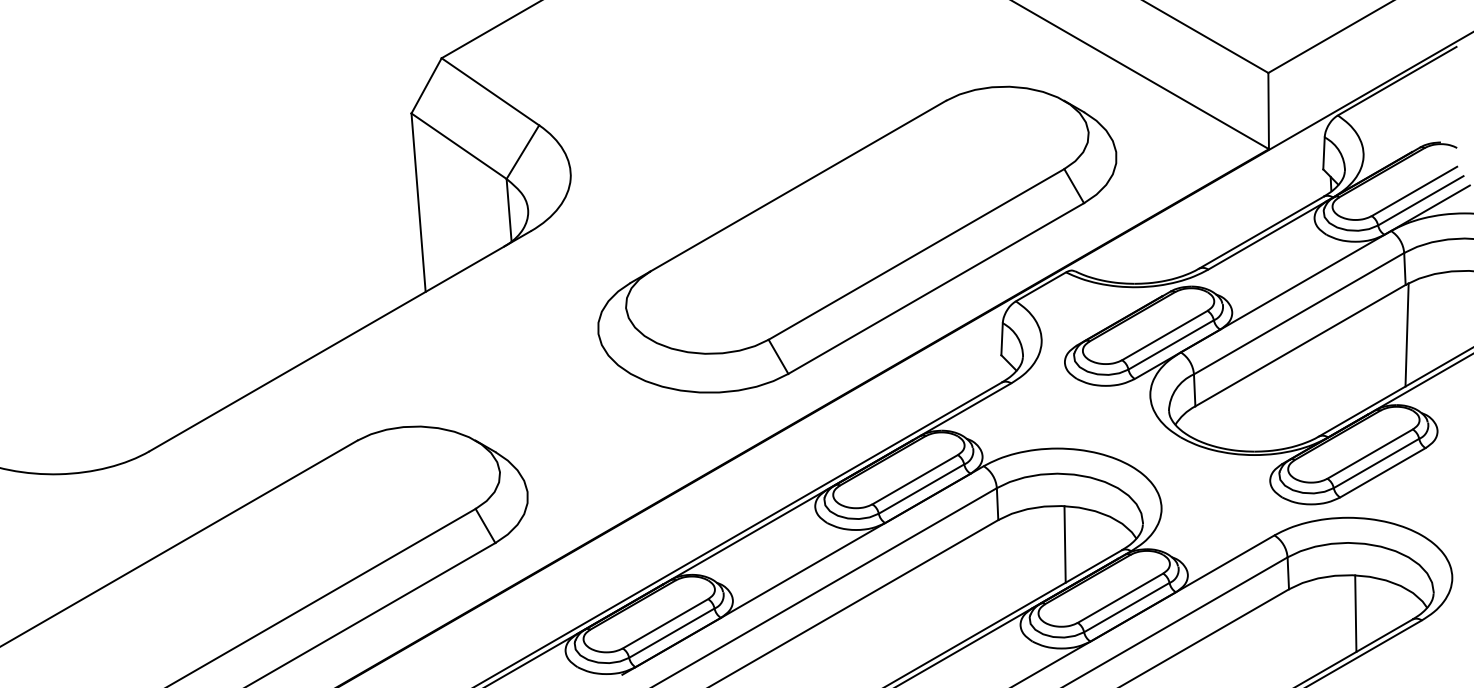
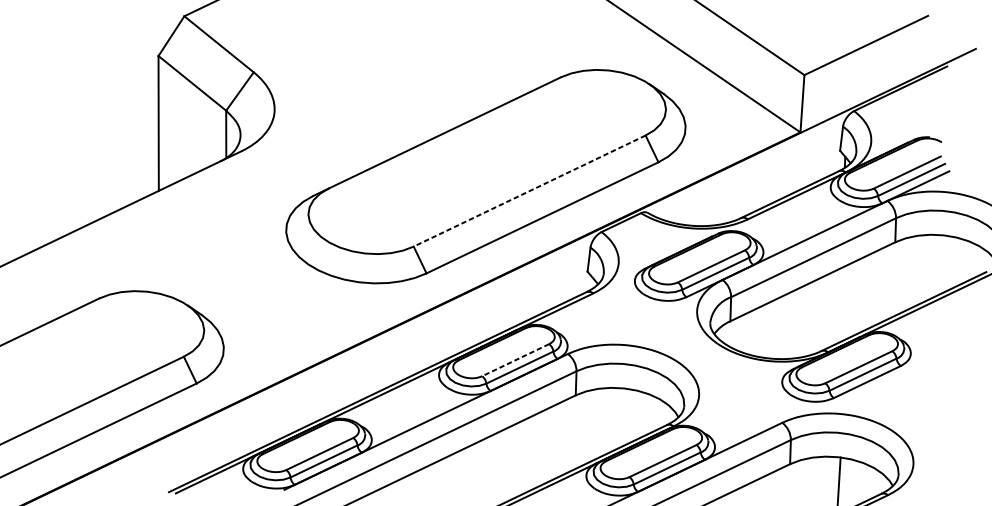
line: (916, 254) -> (529, 191), solid -> dashed
line: (1406, 334) -> (893, 279), removed
line: (914, 479) -> (515, 360), solid -> dashed
line: (1064, 544) -> (624, 417), removed

